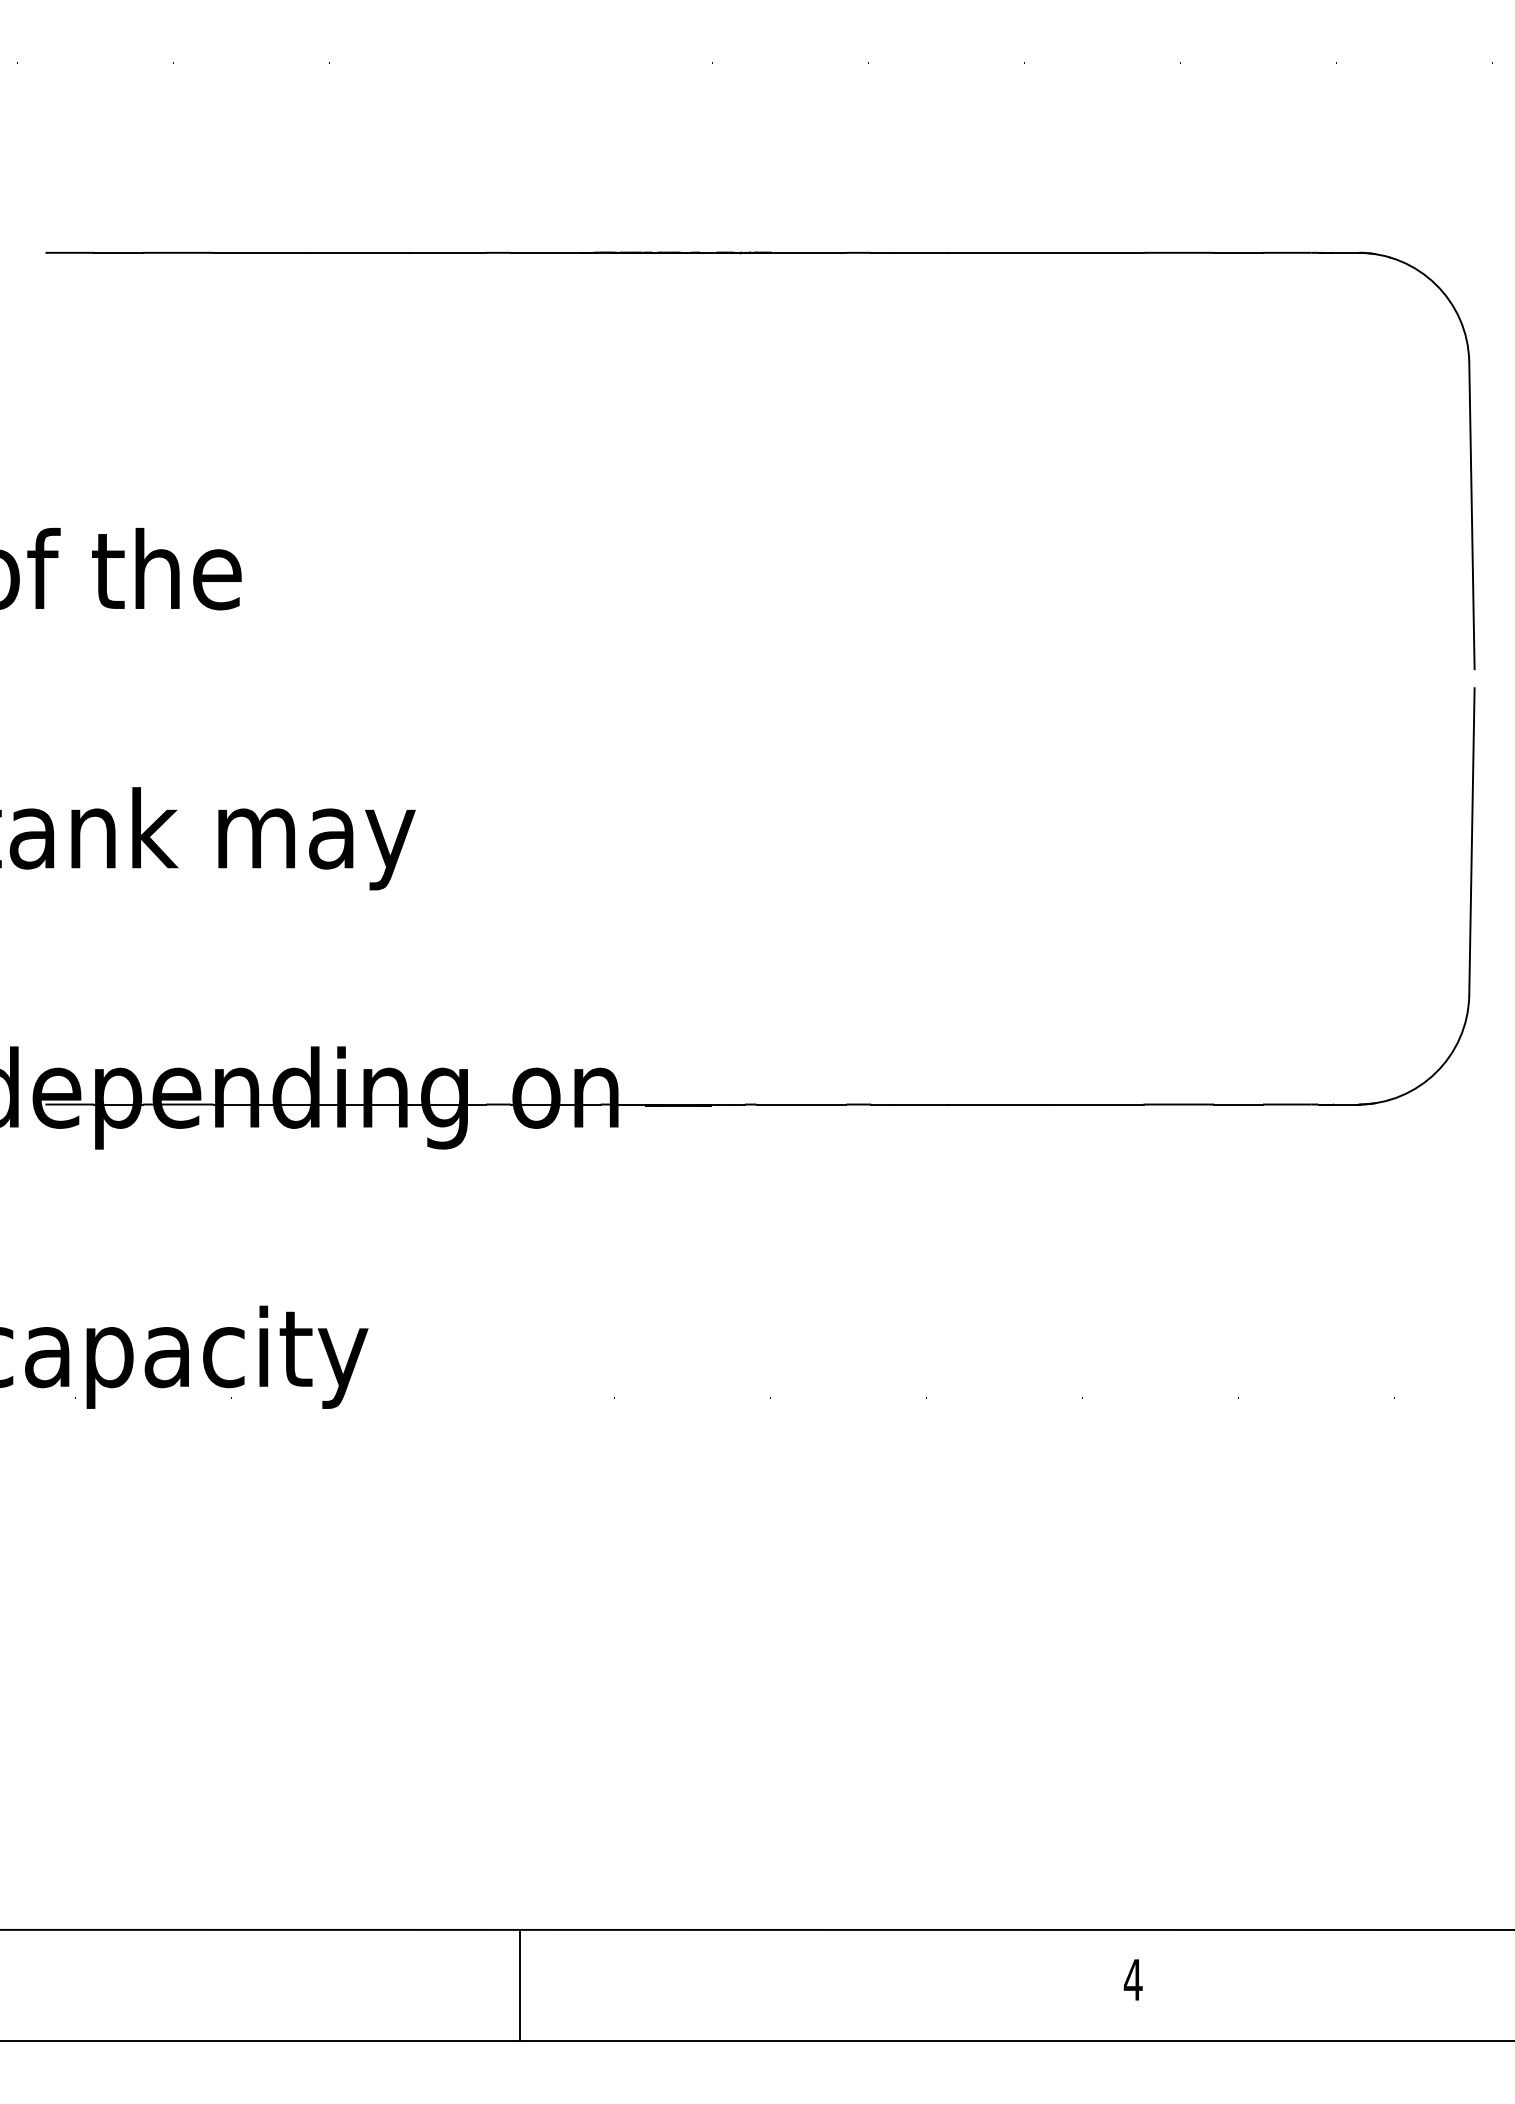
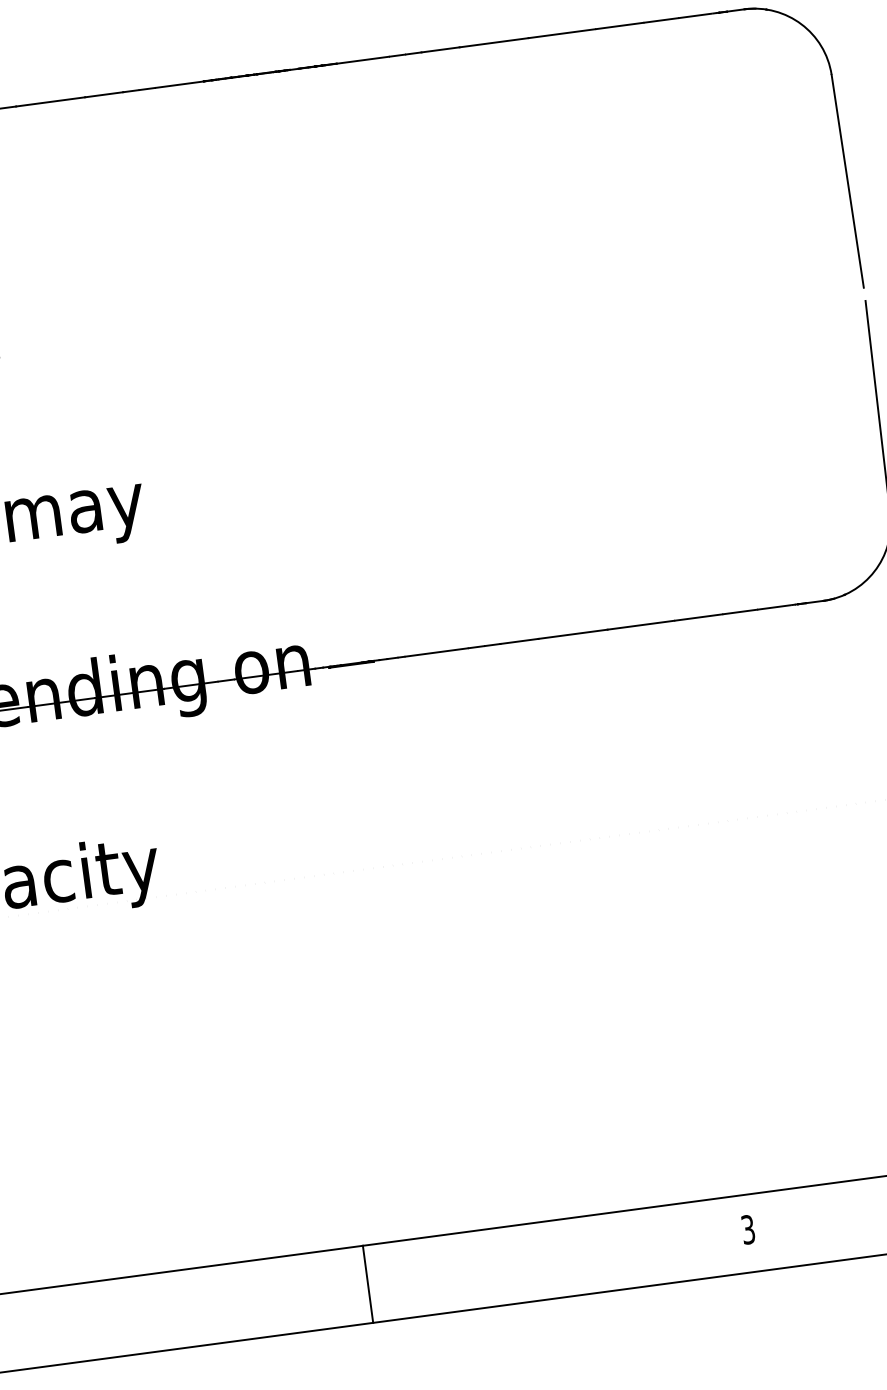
text: (1132, 1979) -> (747, 1229), 4 -> 3
line: (520, 1984) -> (368, 1283), moved

